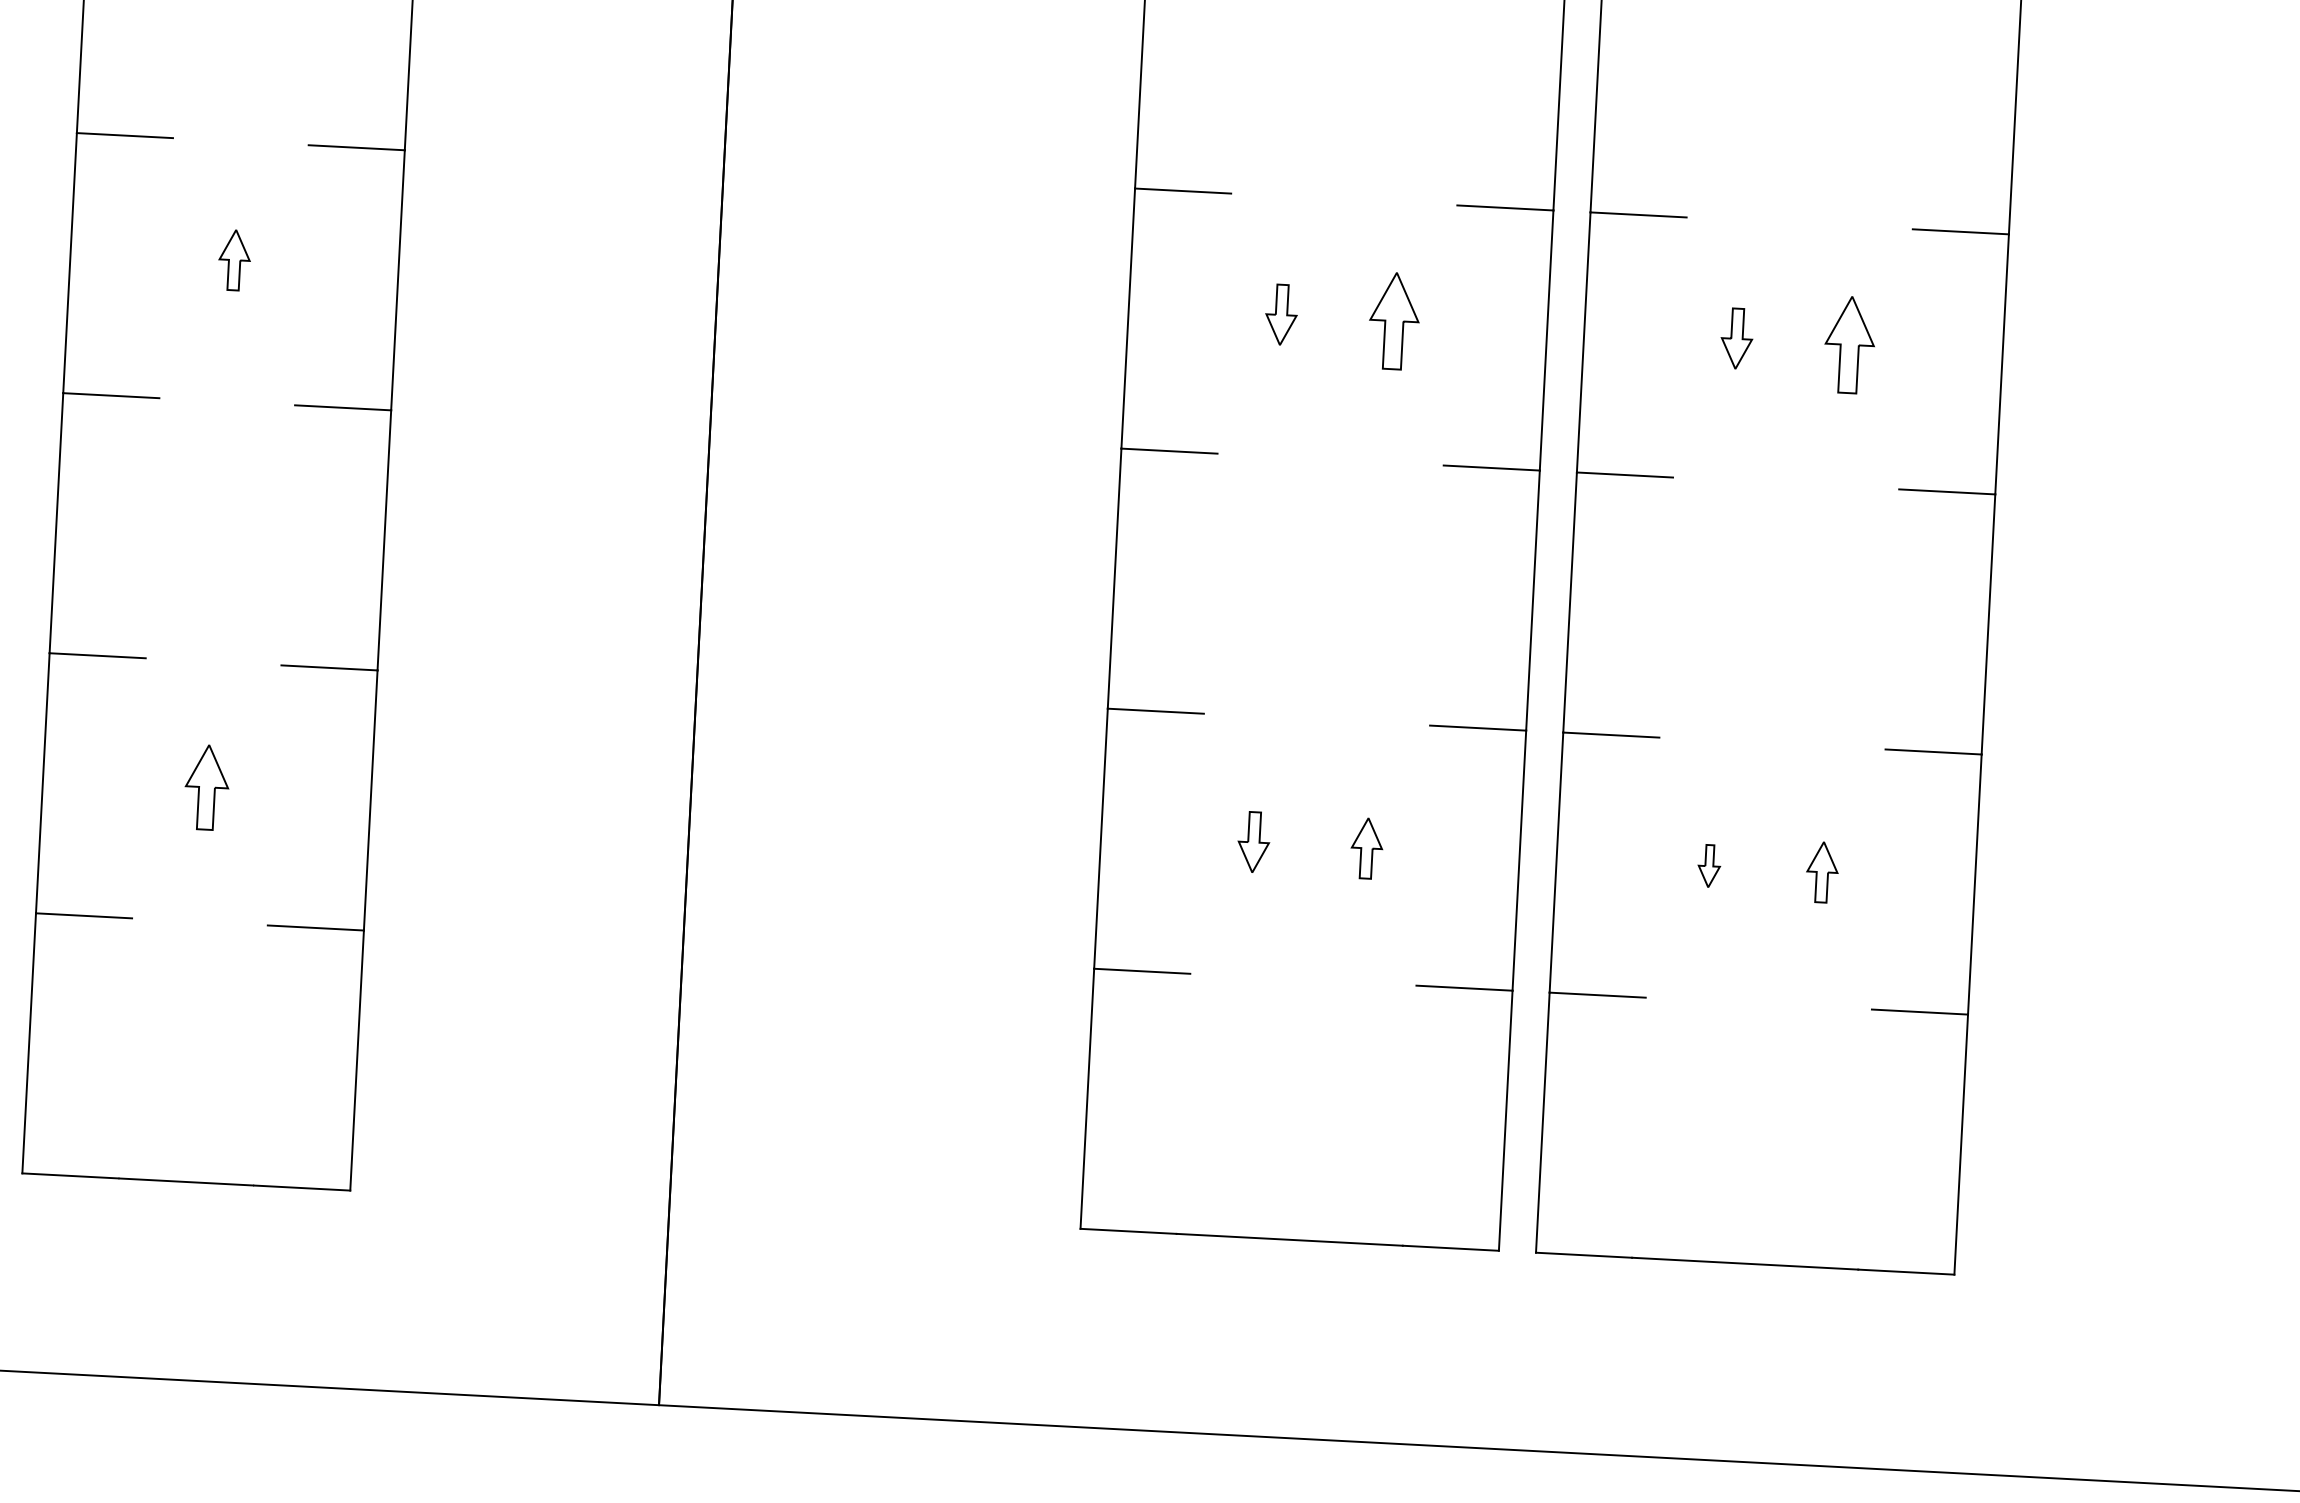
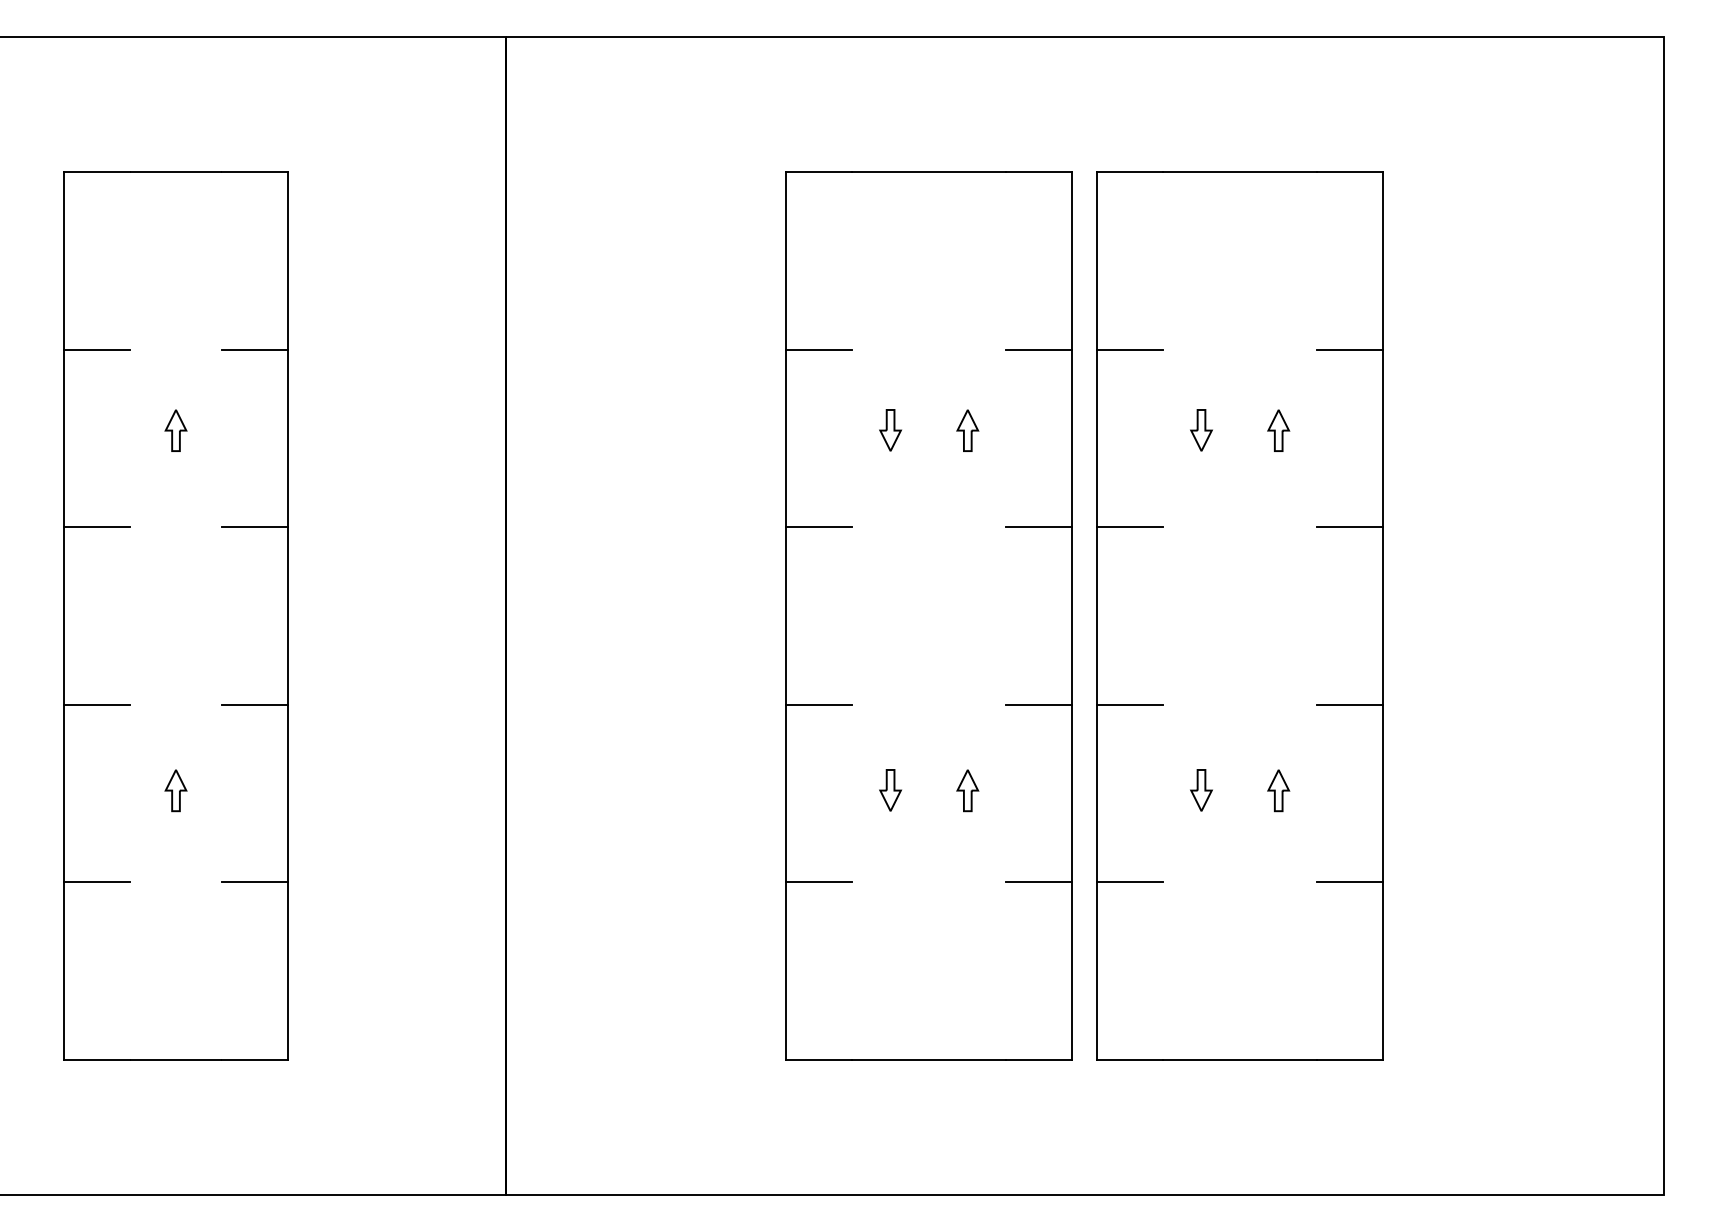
part: (1394, 320) -> (967, 430), size x0.62
part: (1849, 344) -> (1278, 430), size x0.62
part: (206, 787) -> (175, 790), size x0.71
part: (1709, 866) -> (1201, 790), size x1.43

